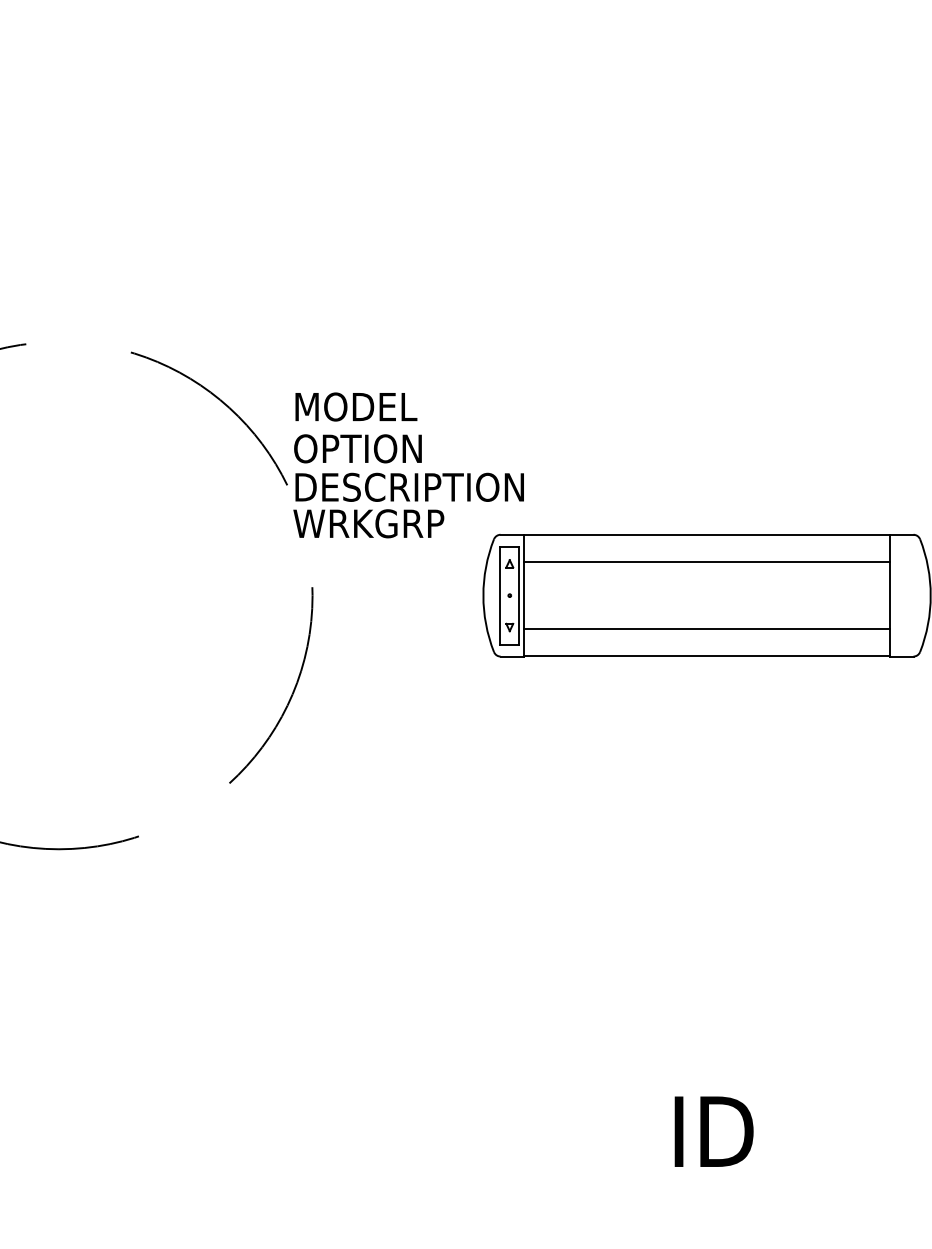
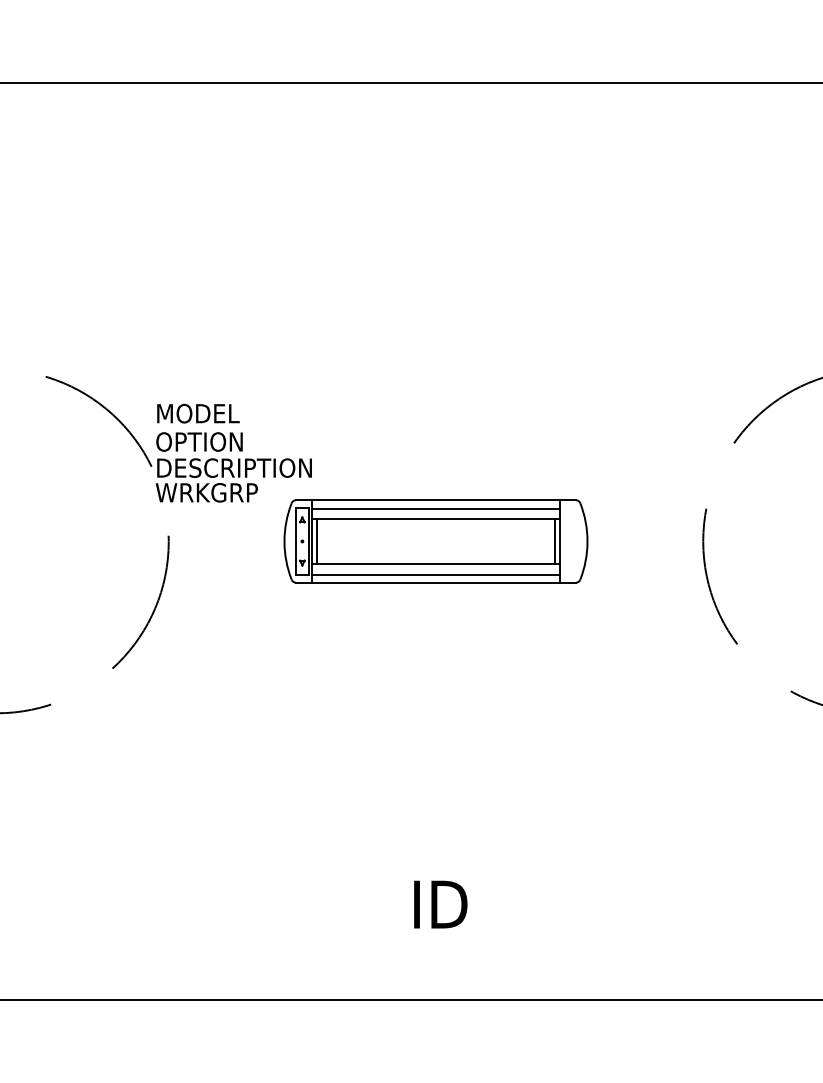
line: (706, 546) -> (435, 508), added
line: (530, 595) -> (316, 541), added
line: (883, 595) -> (555, 541), added
line: (706, 644) -> (435, 574), added

